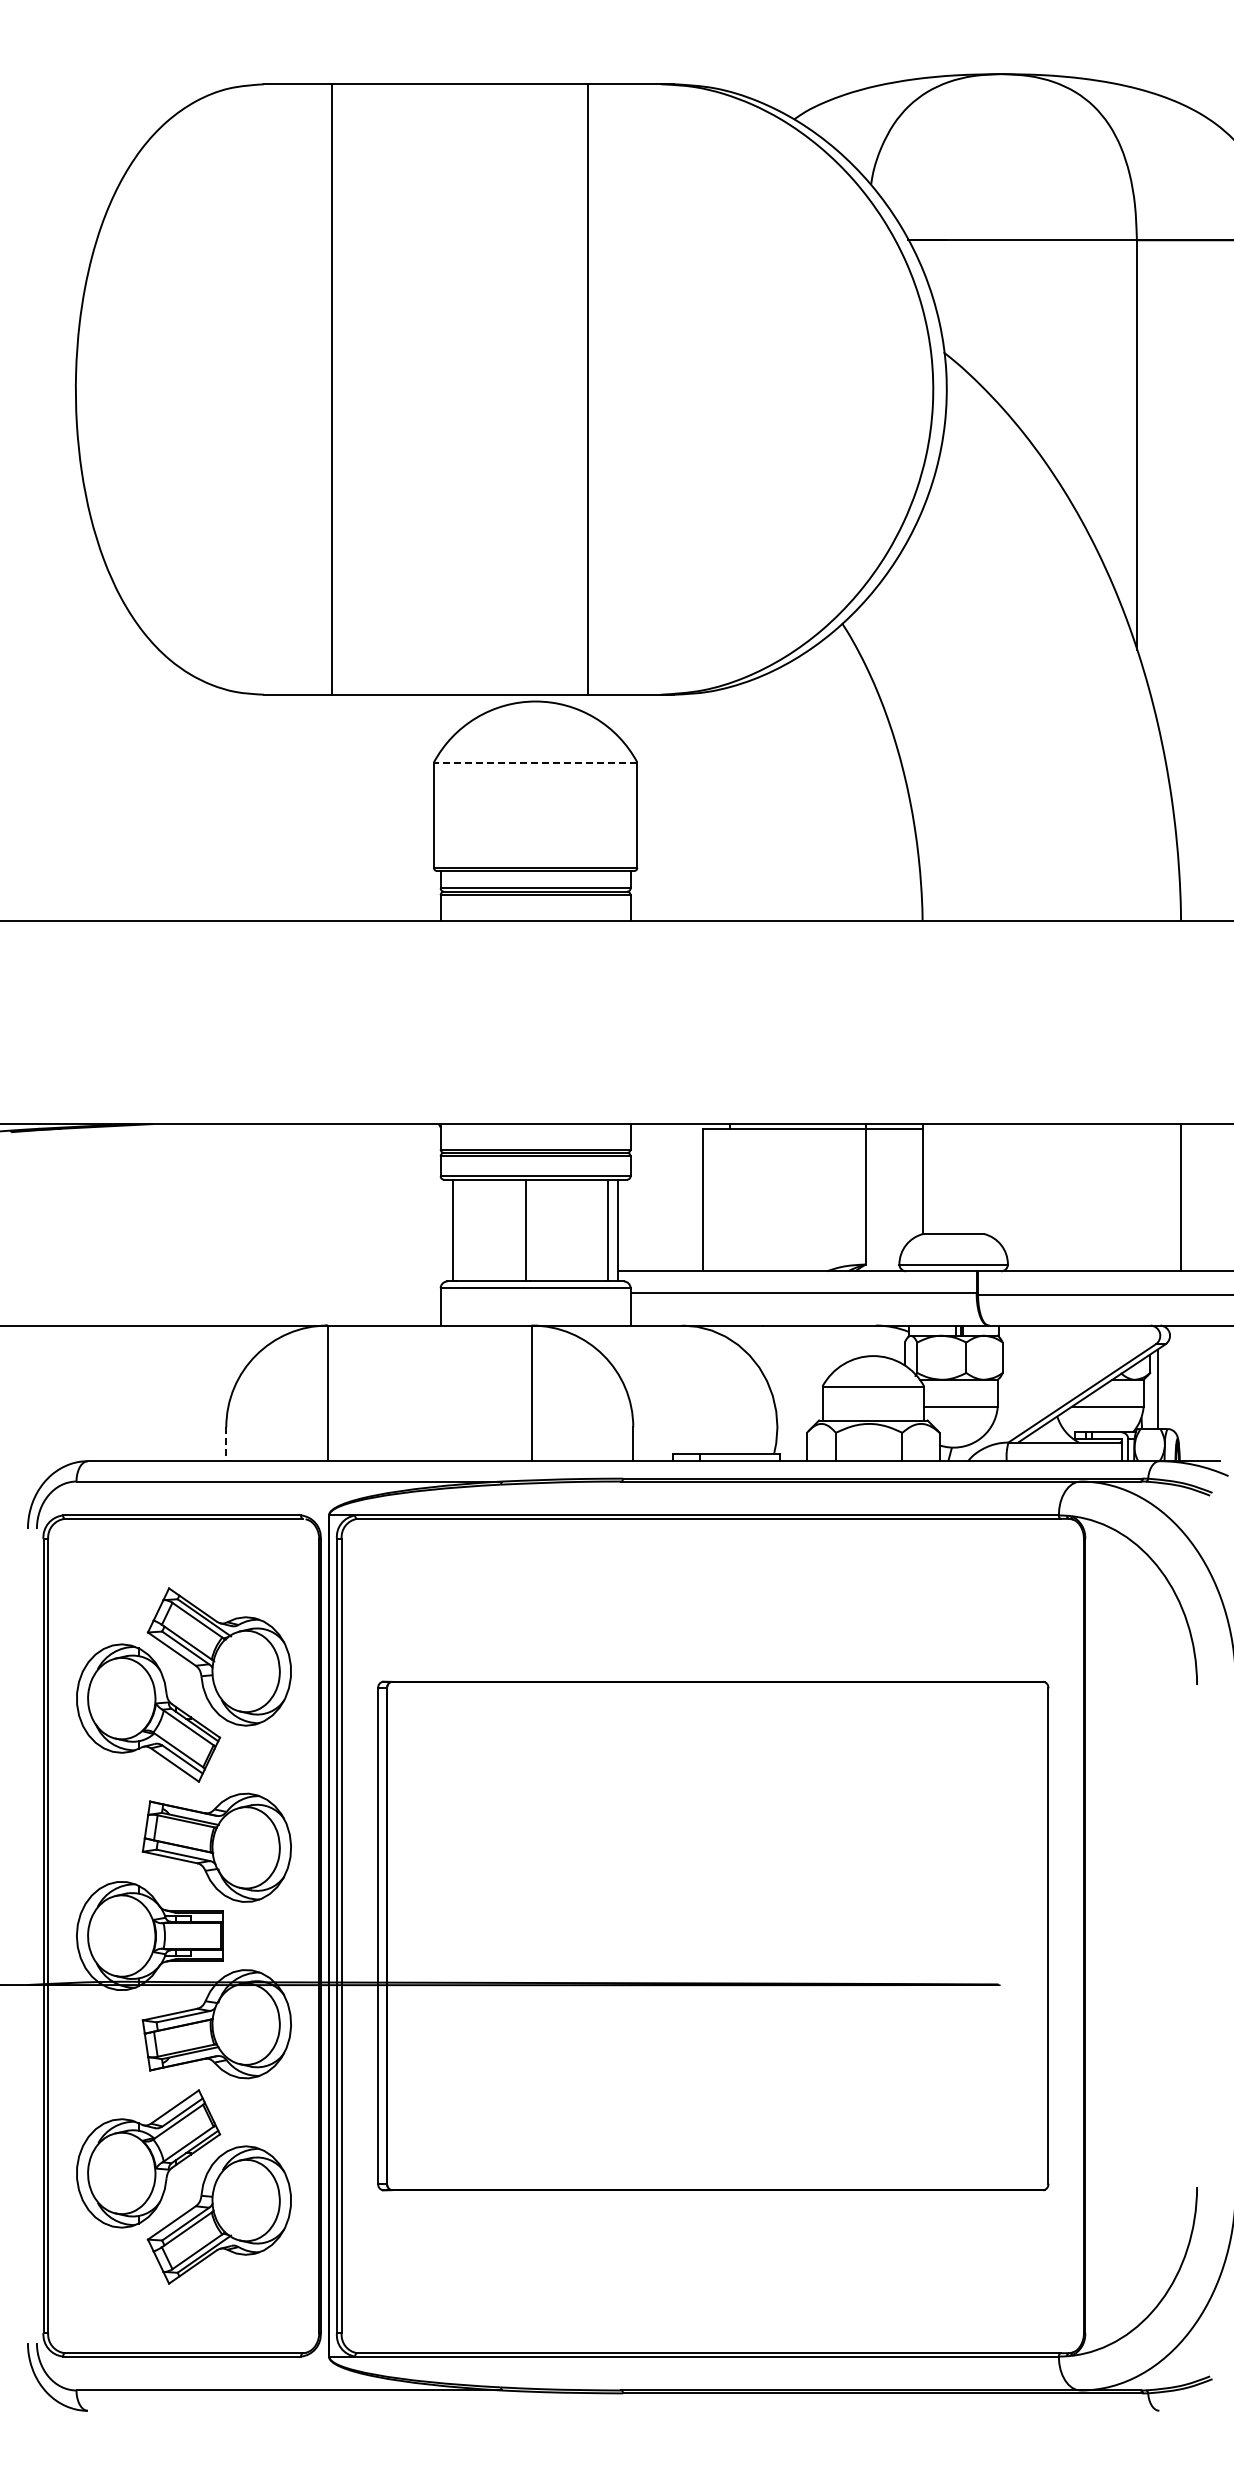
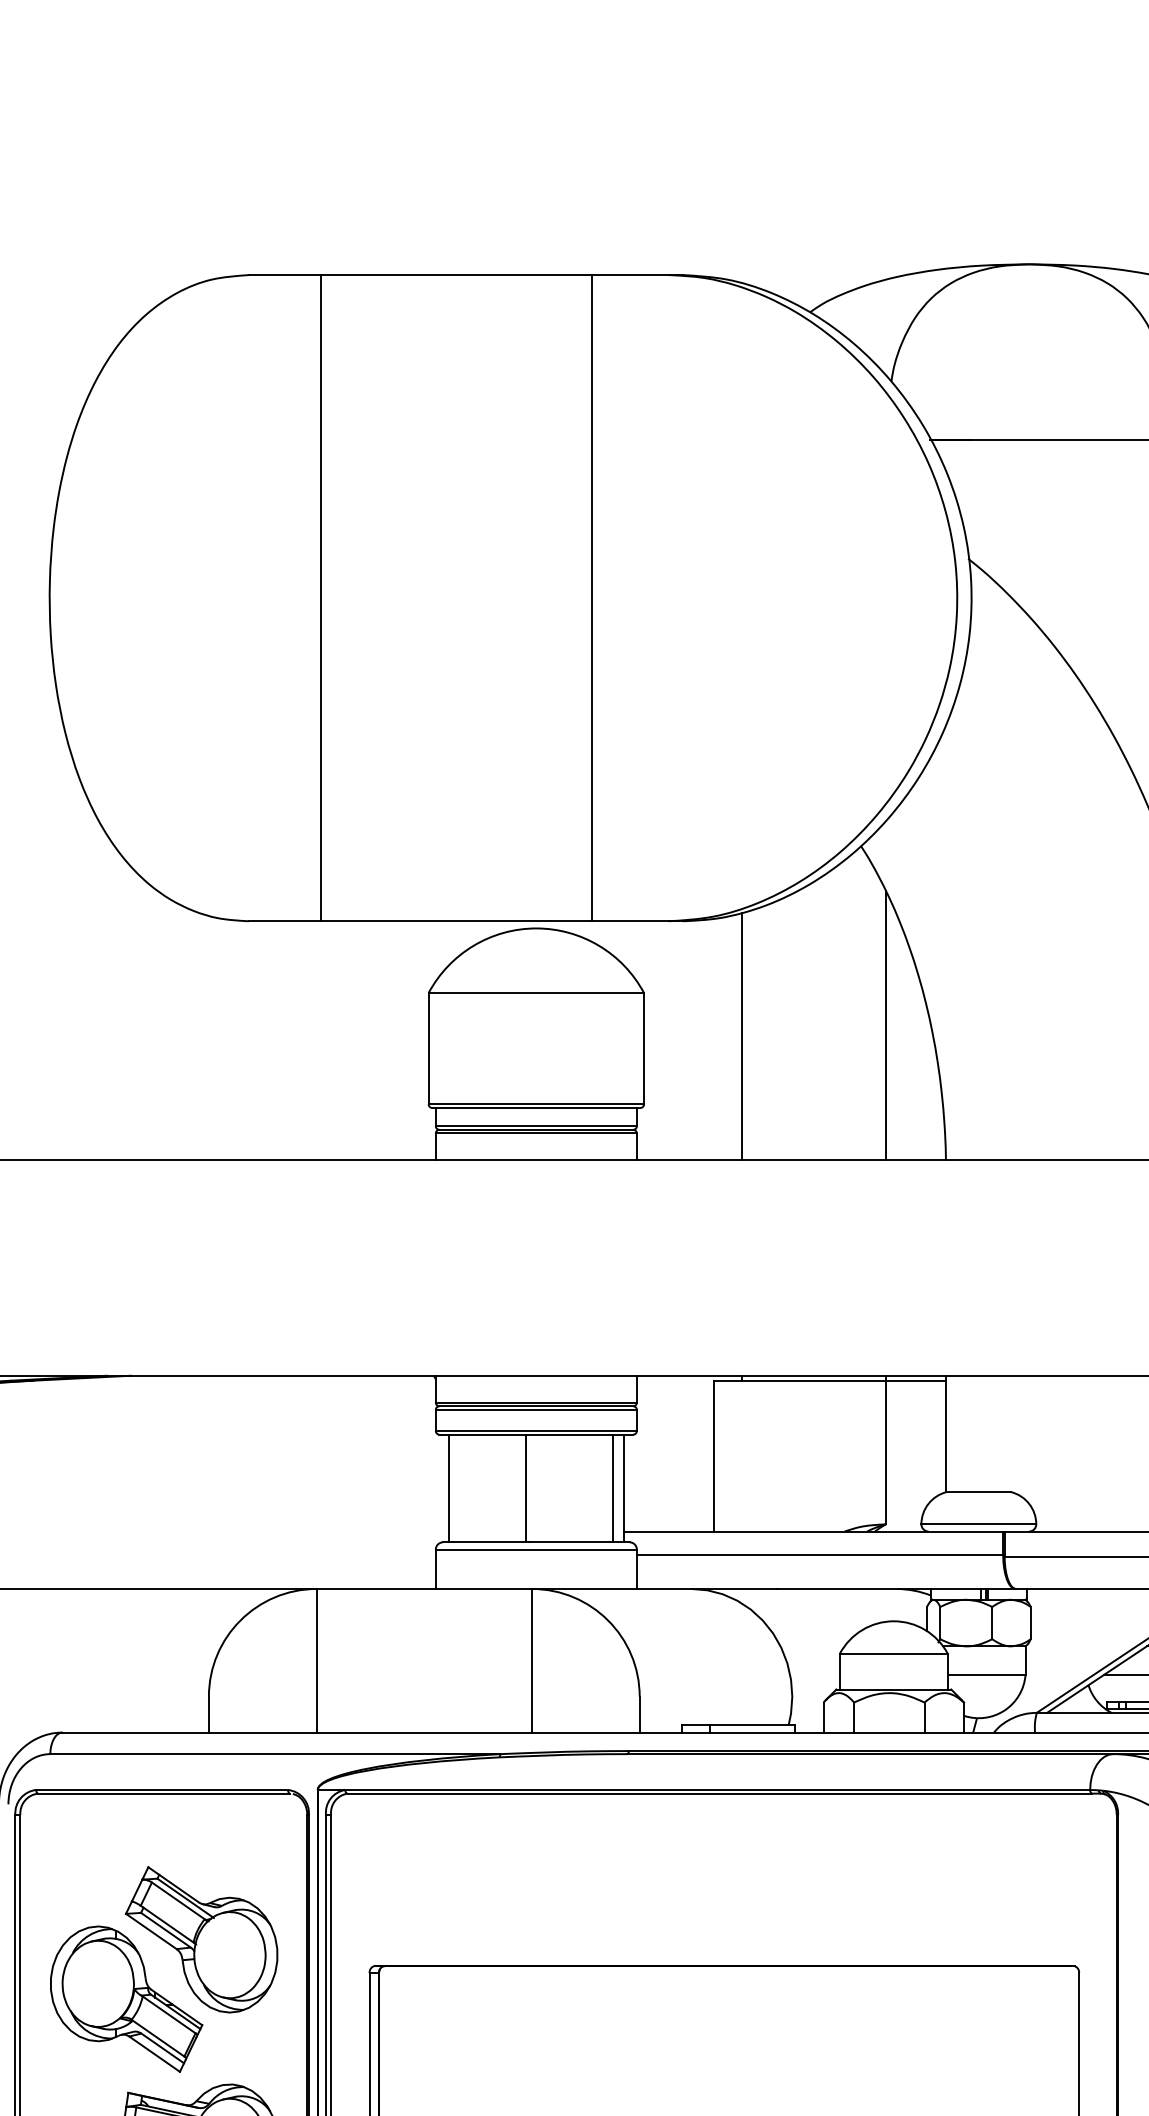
line: (535, 762) -> (536, 992), dashed -> solid
line: (865, 793) -> (885, 1025), added
line: (730, 803) -> (742, 1036), added
line: (226, 1444) -> (209, 1714), dashed -> solid

